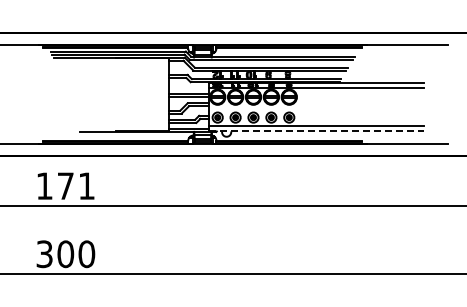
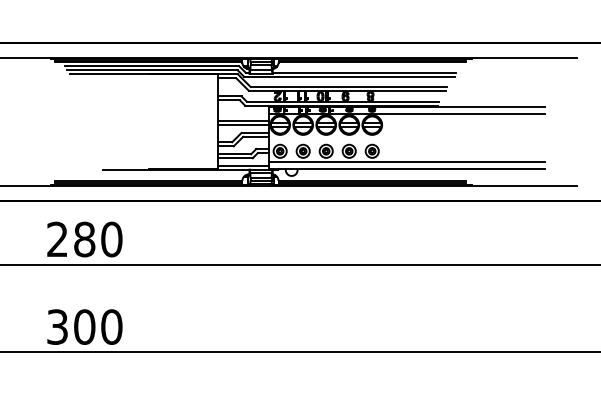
line: (316, 131) -> (407, 169), dashed -> solid
text: (65, 185) -> (84, 238), 171 -> 280

